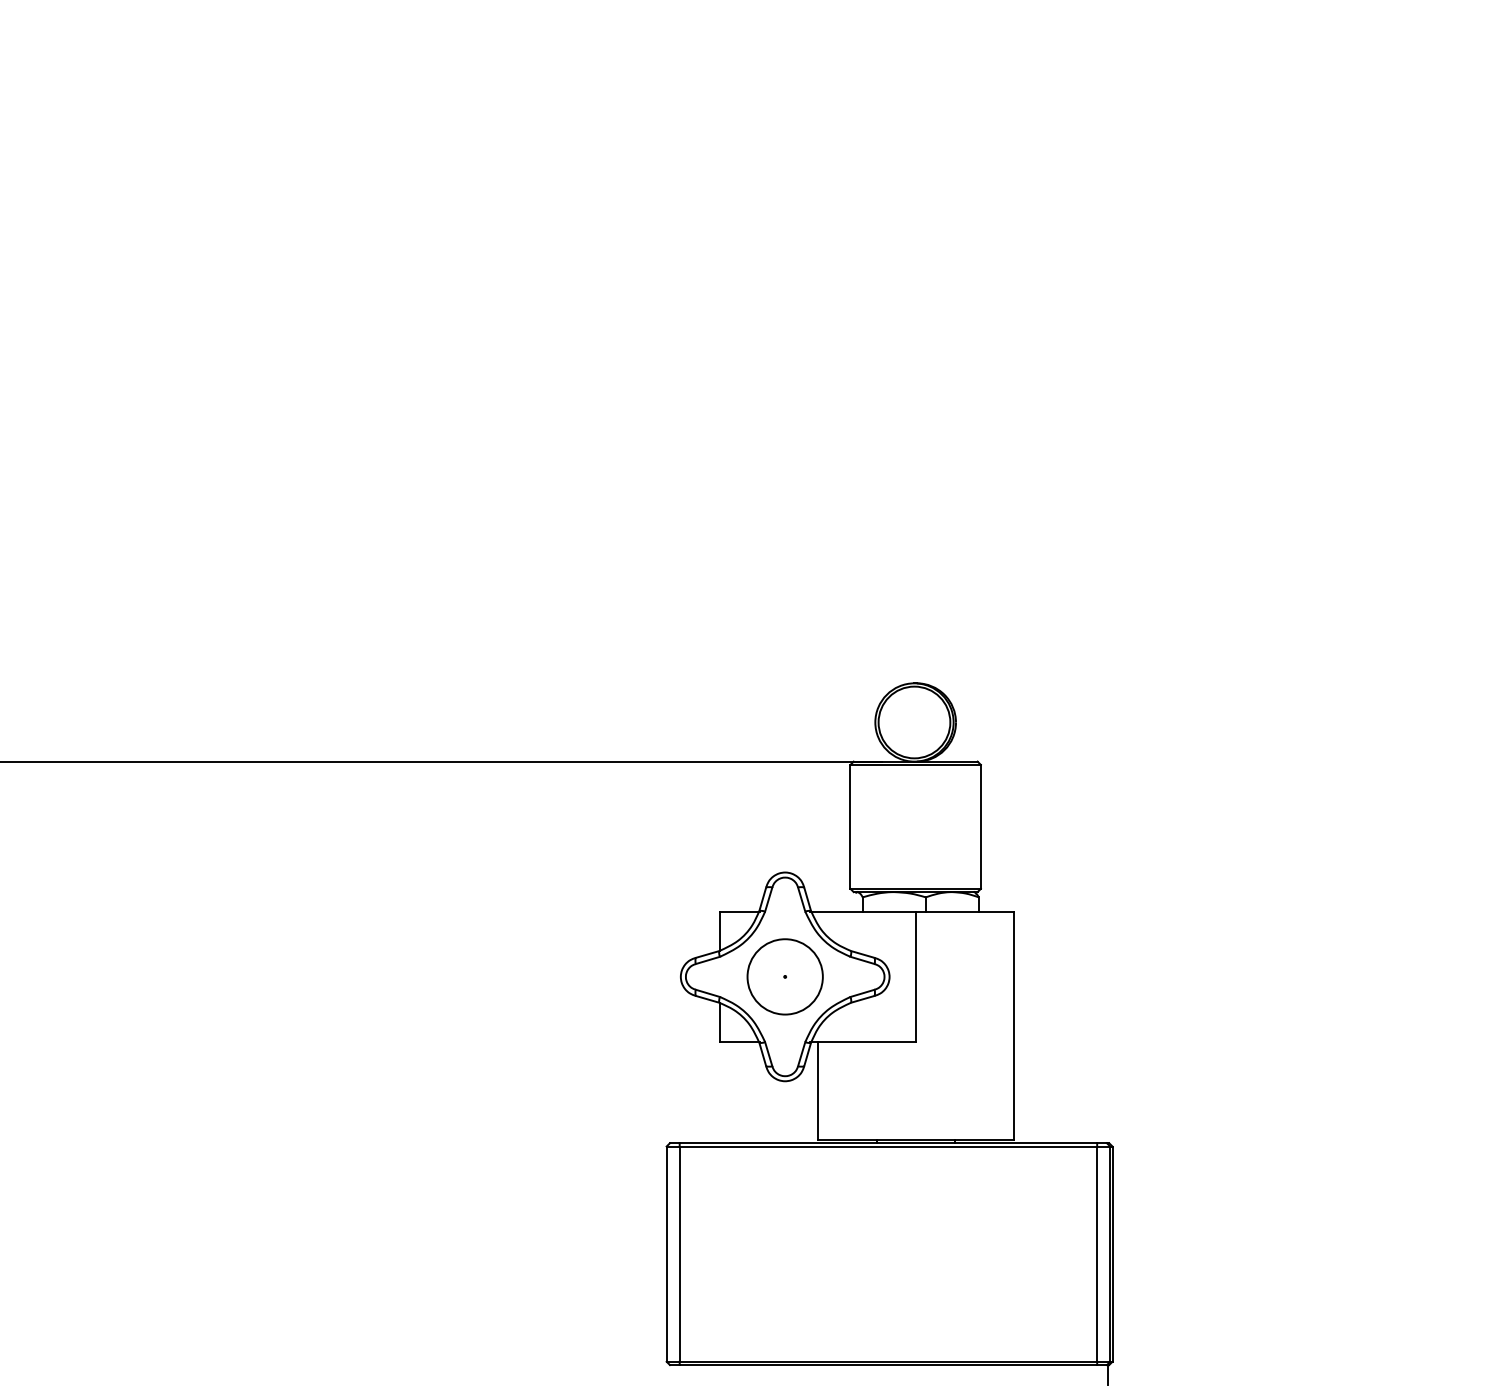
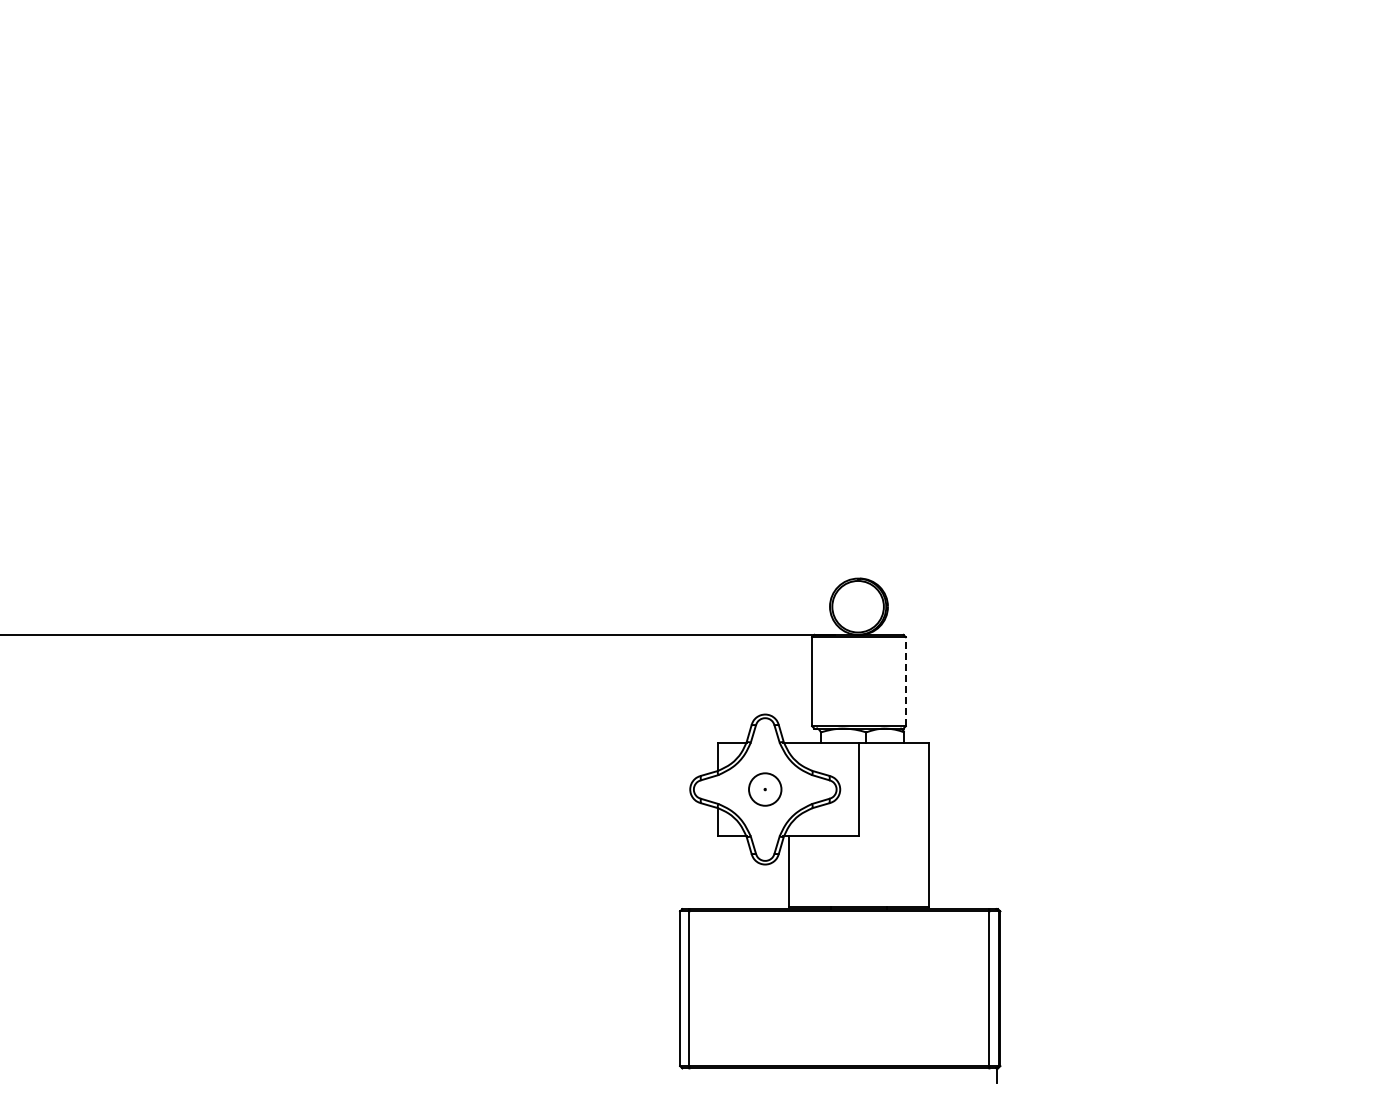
line: (980, 826) -> (905, 681), solid -> dashed
circle: (785, 976) -> (765, 789), size x0.6

